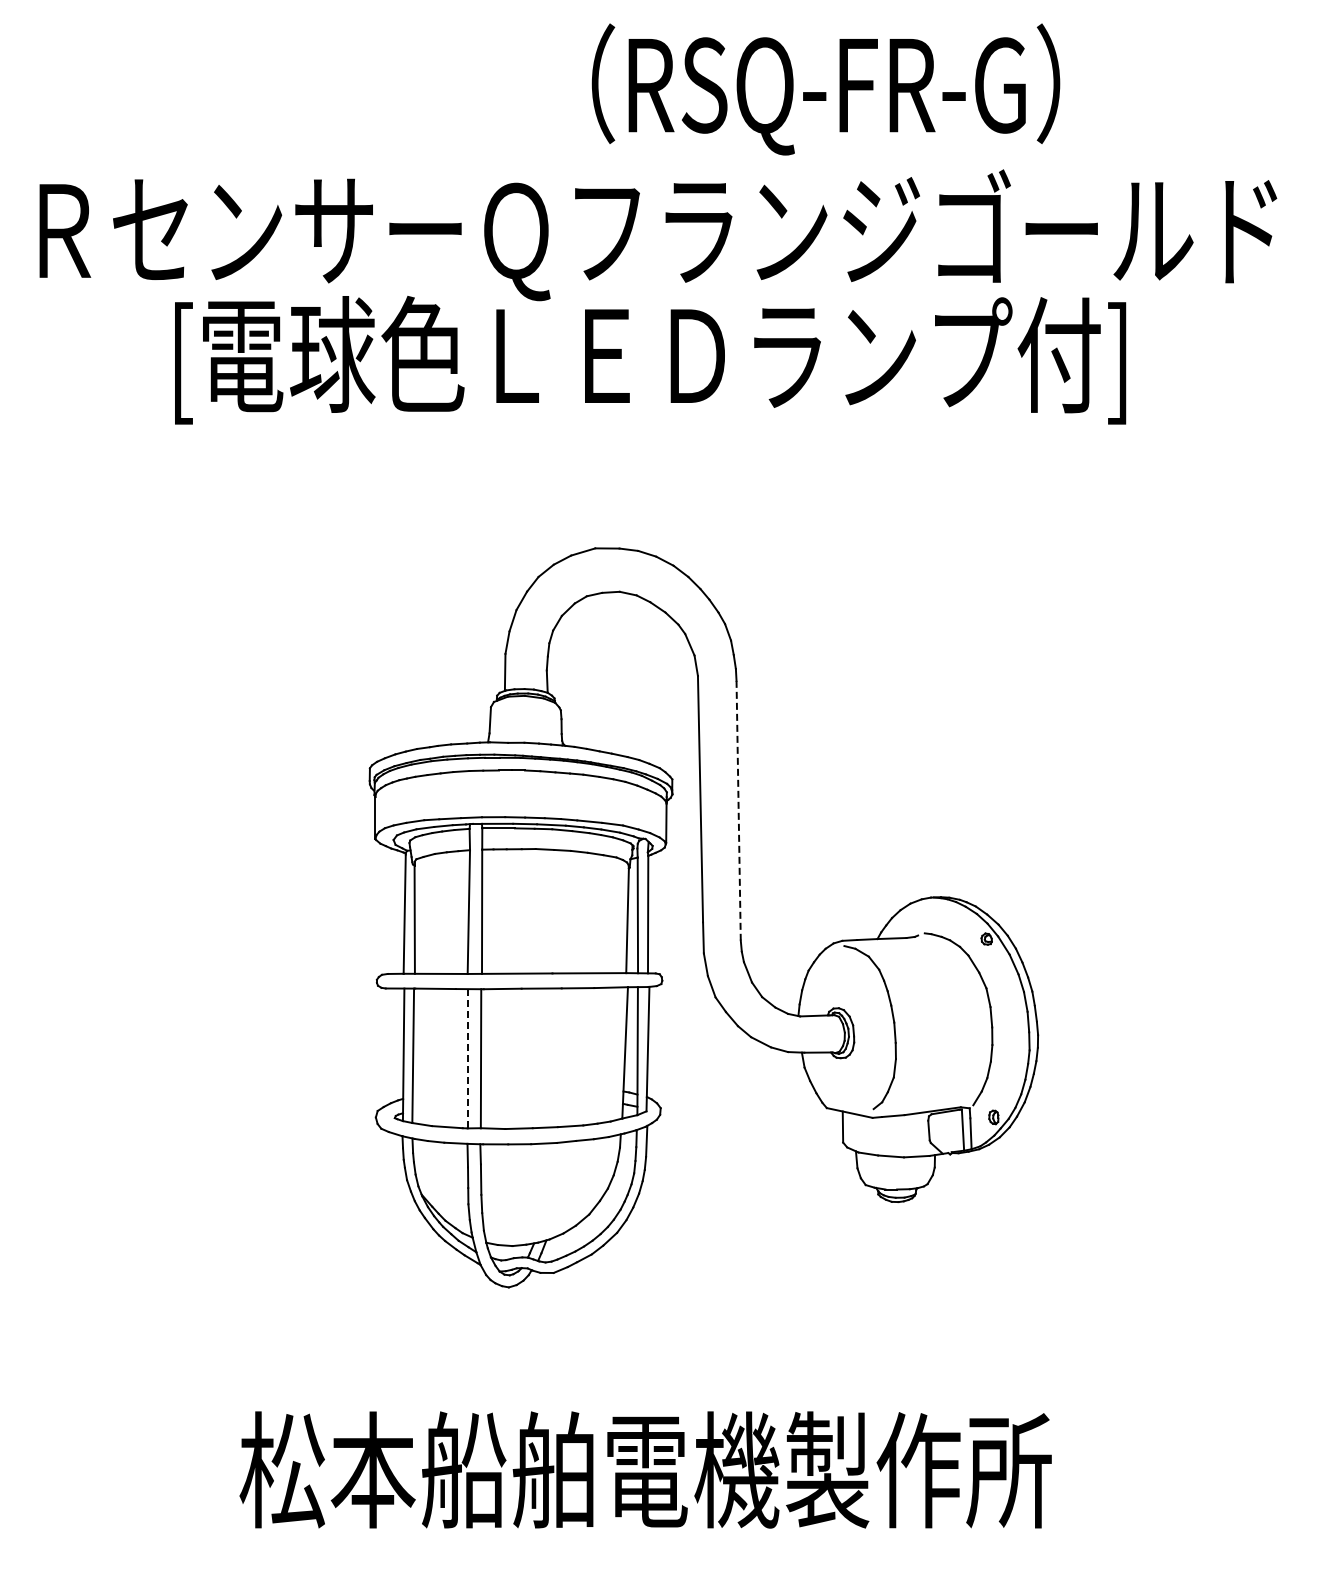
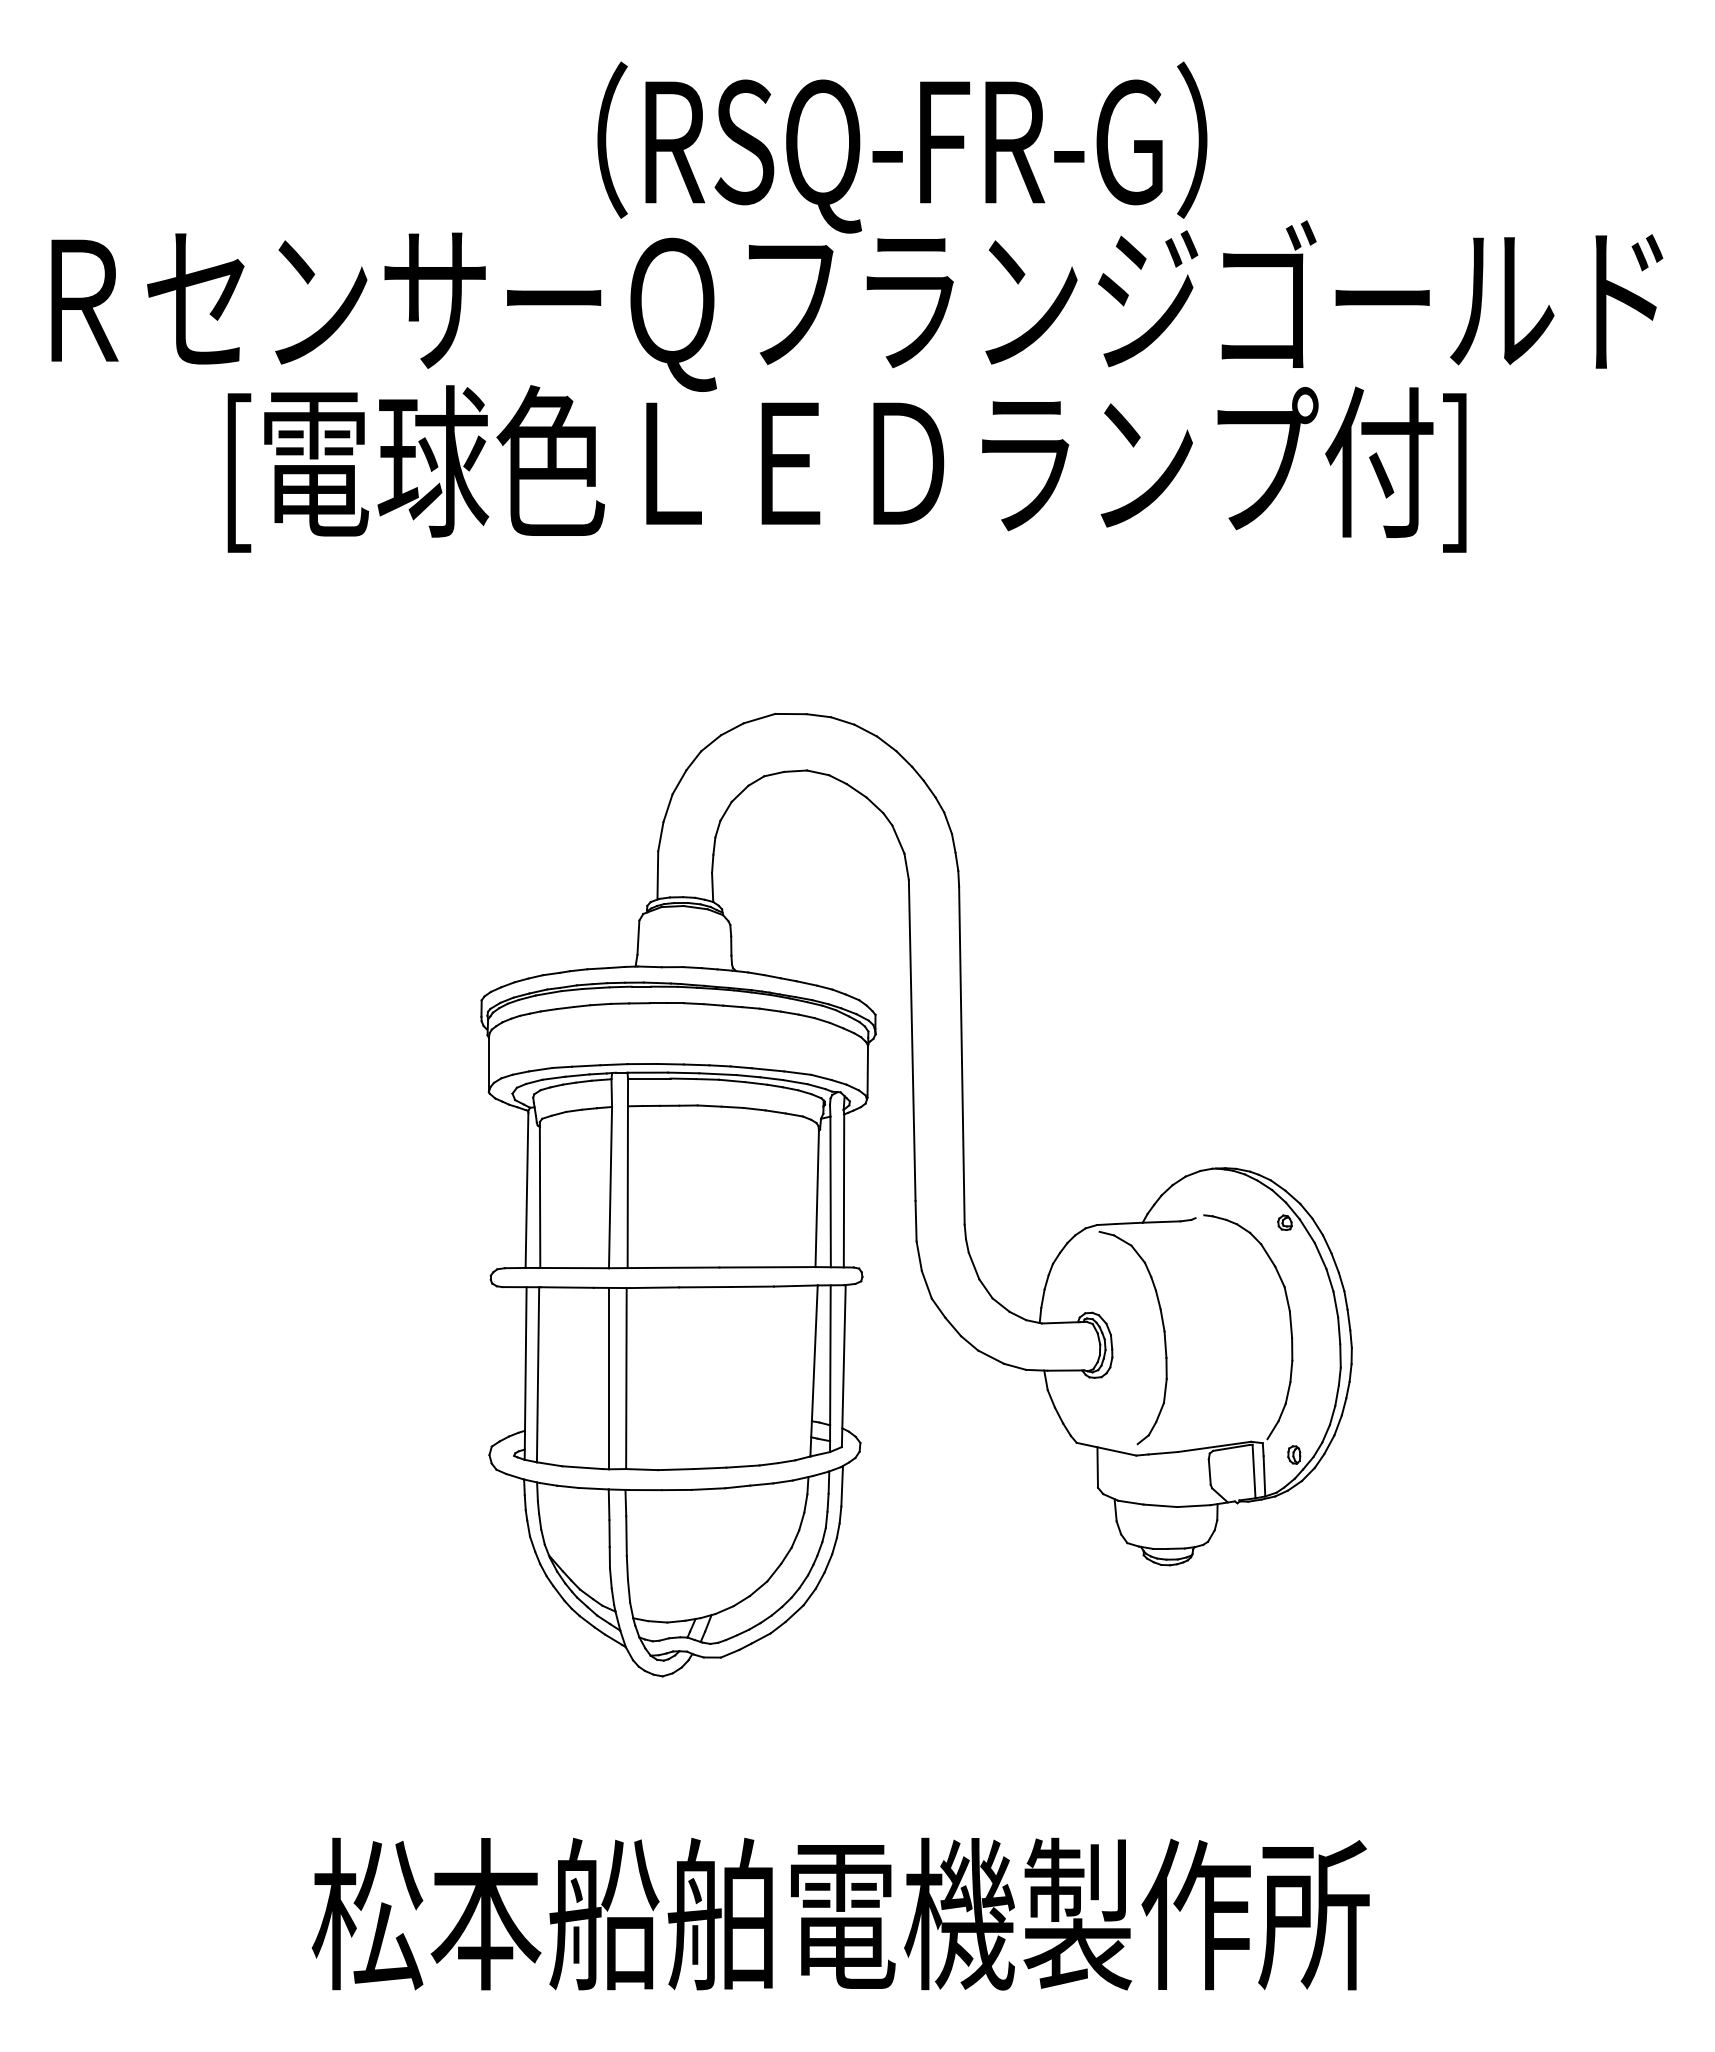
text: (825, 89) -> (901, 147), moved
line: (738, 810) -> (961, 1055), dashed -> solid
line: (467, 1058) -> (608, 1378), dashed -> solid

